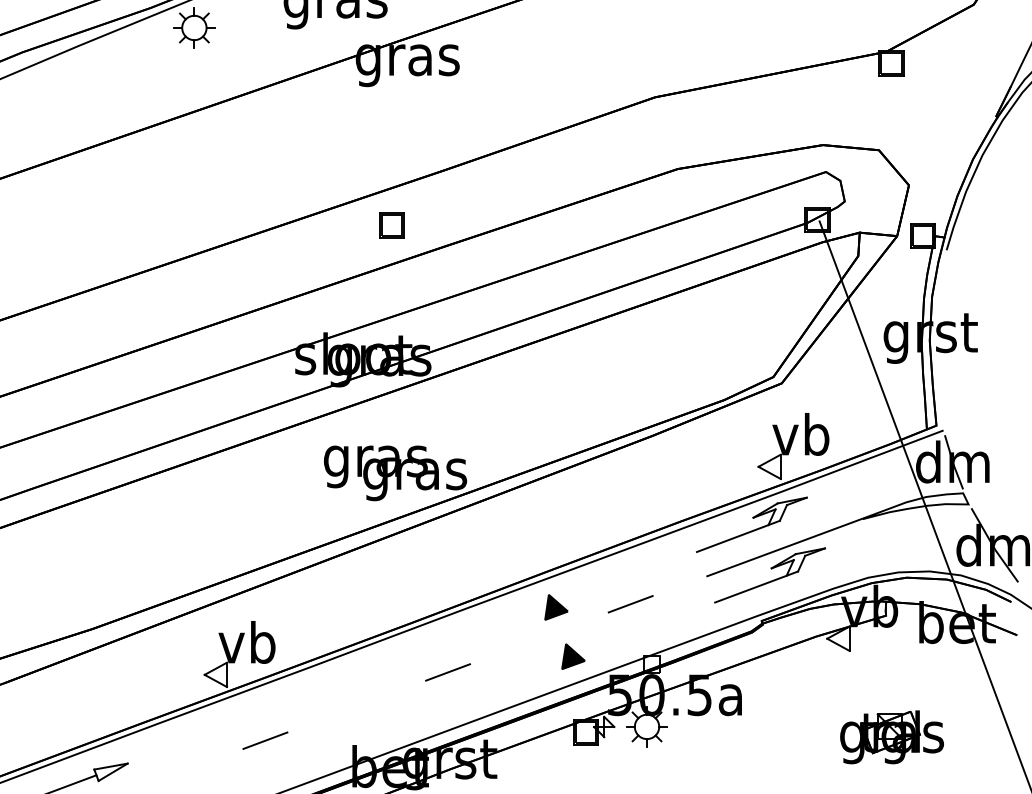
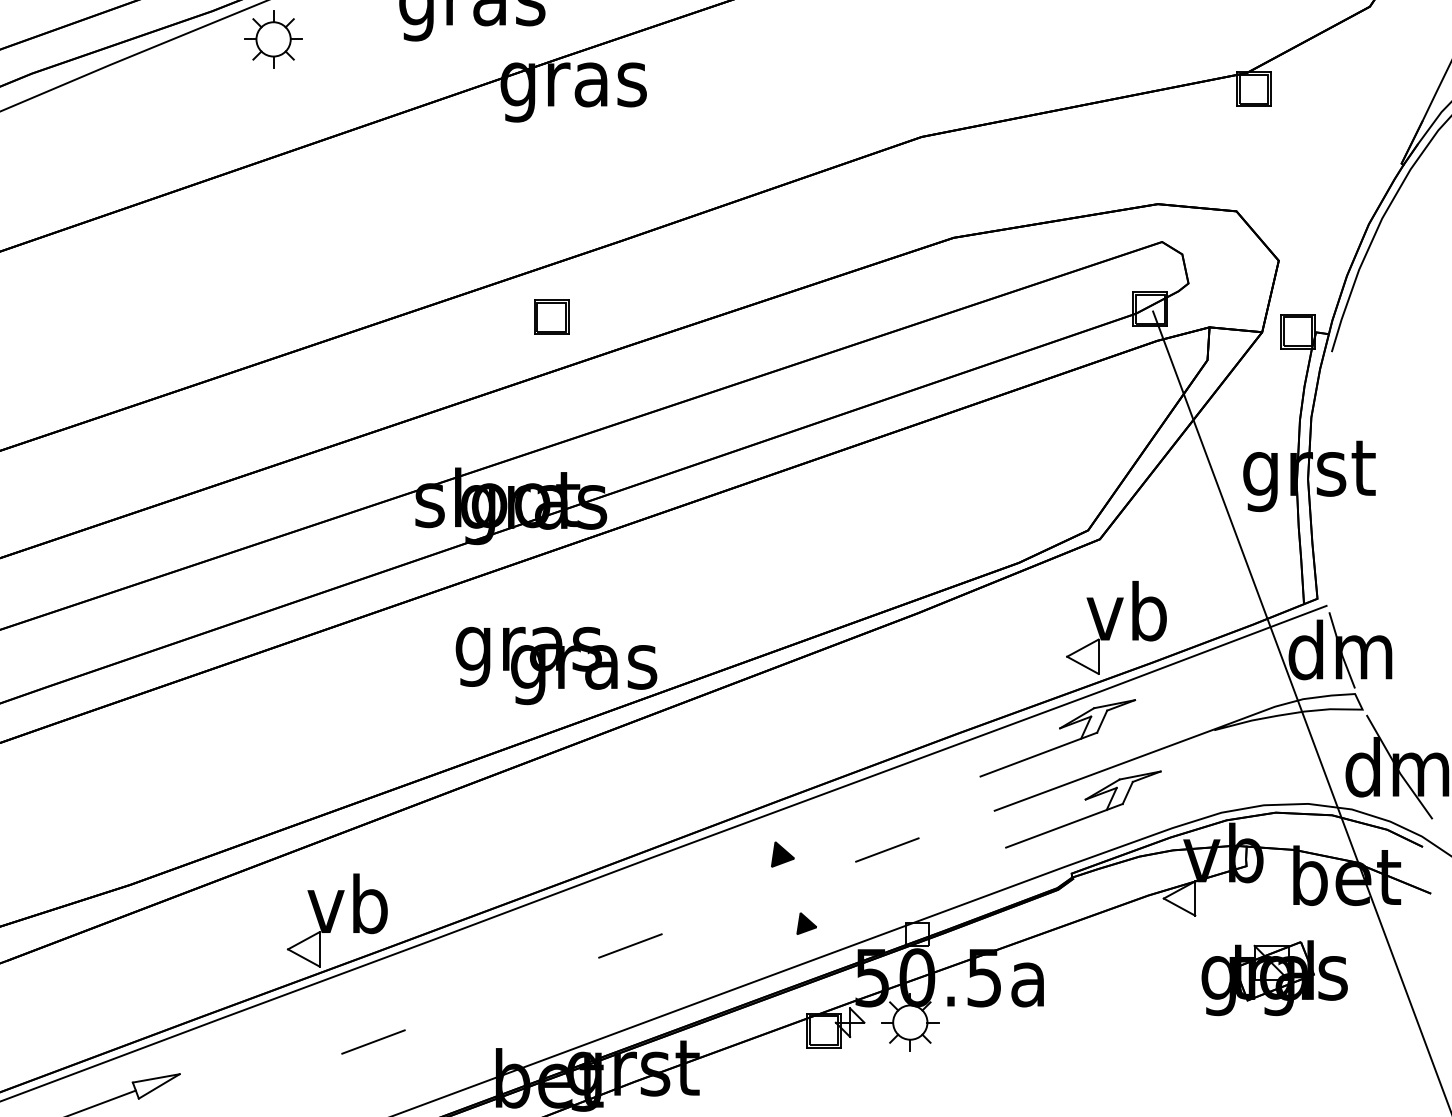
part: (556, 607) -> (782, 854), size x0.7
part: (573, 656) -> (806, 923), size x0.6
part: (891, 737) -> (1273, 978), moved

